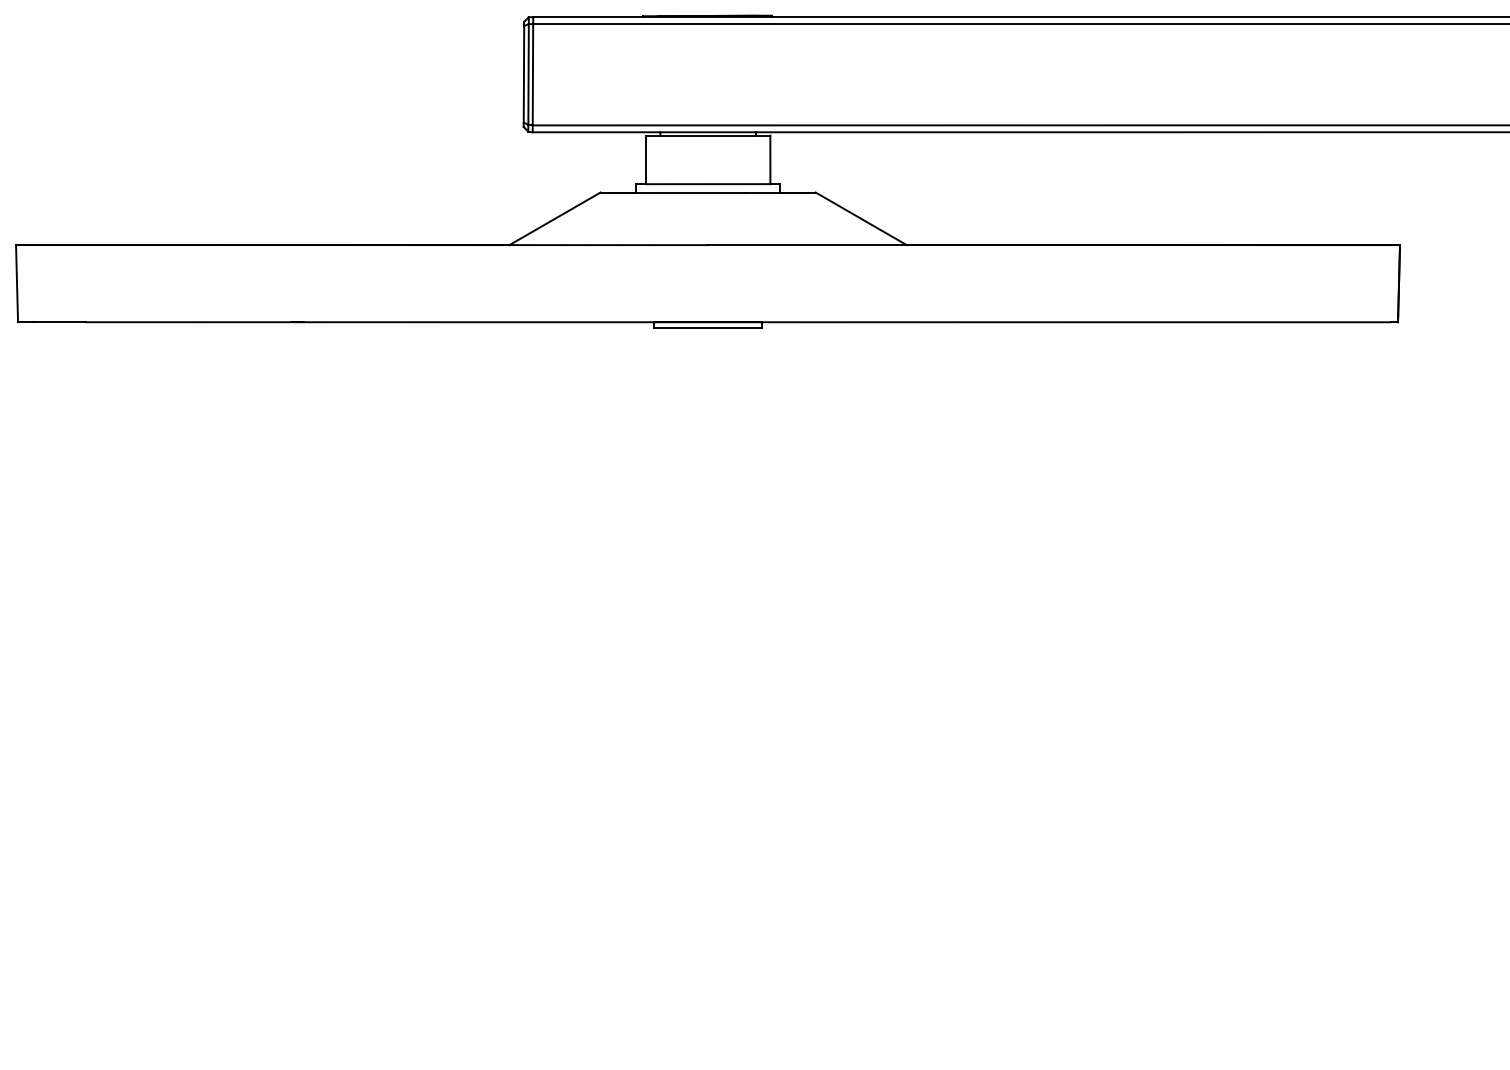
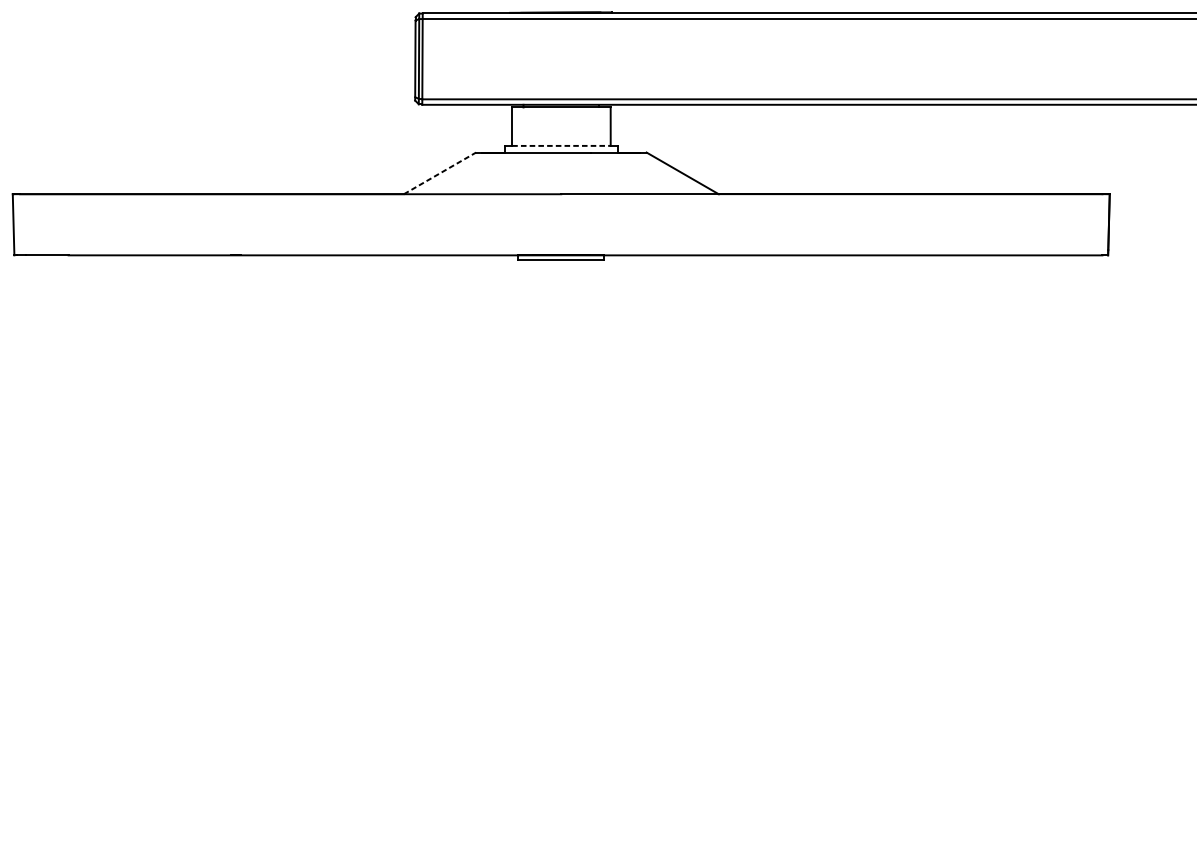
line: (708, 184) -> (561, 146), solid -> dashed
line: (555, 218) -> (440, 173), solid -> dashed

